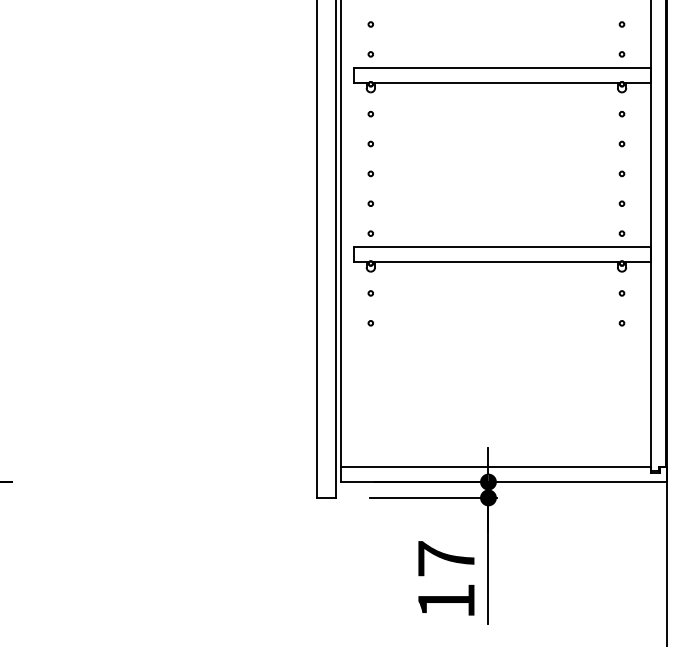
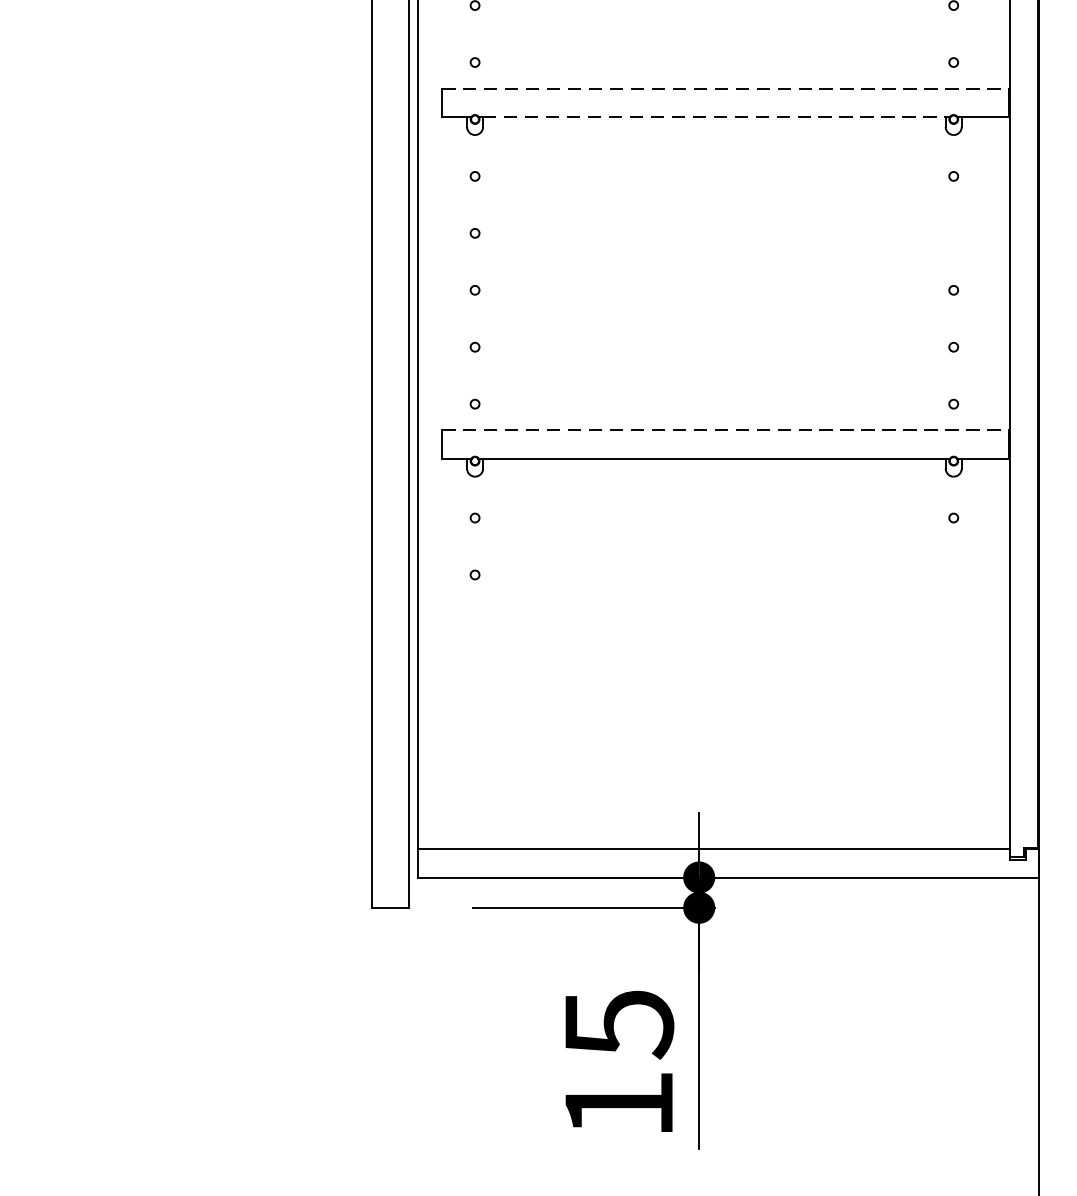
line: (502, 68) -> (725, 89), solid -> dashed
line: (496, 83) -> (714, 118), solid -> dashed
circle: (621, 143) -> (952, 232), removed
line: (502, 247) -> (725, 430), solid -> dashed
circle: (621, 323) -> (952, 575), removed
text: (446, 559) -> (619, 1025), 17 -> 15

